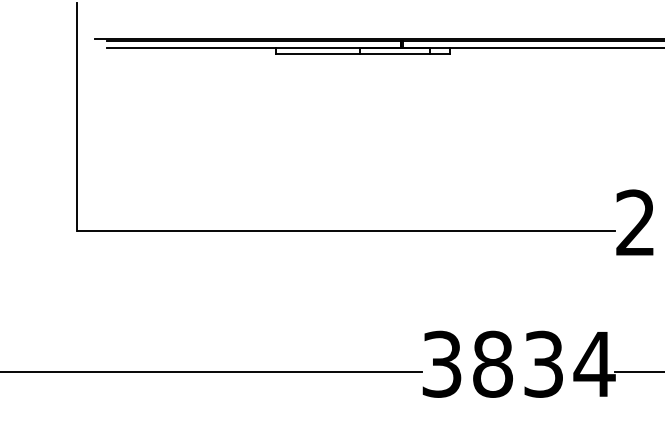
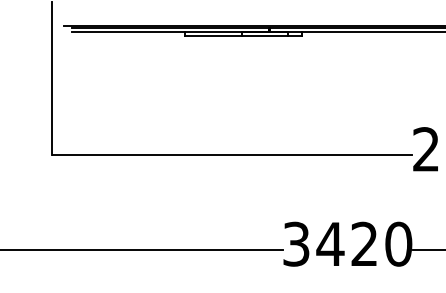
text: (543, 363) -> (364, 243), 3834 -> 3420

